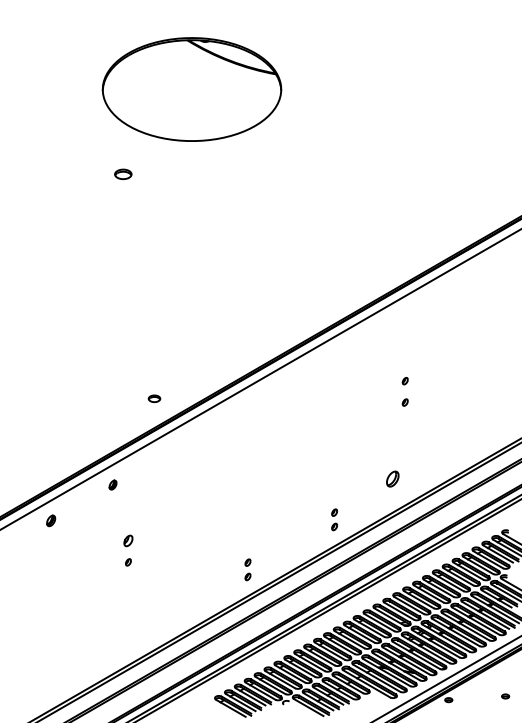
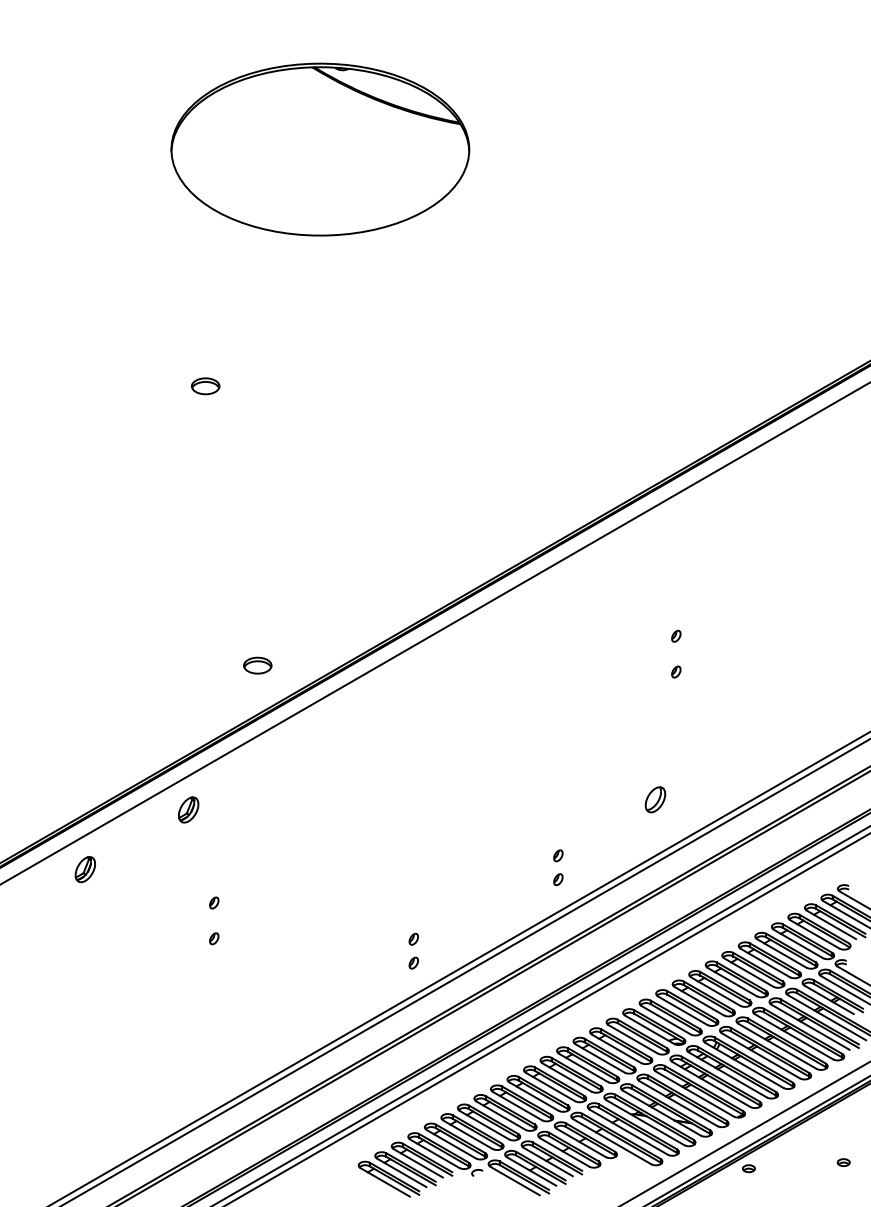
part: (123, 173) -> (205, 384), moved
part: (154, 398) -> (257, 665), size x1.43
part: (112, 484) -> (187, 808), size x1.67
part: (50, 520) -> (84, 868), size x1.43
part: (128, 540) -> (214, 902), size x0.62

